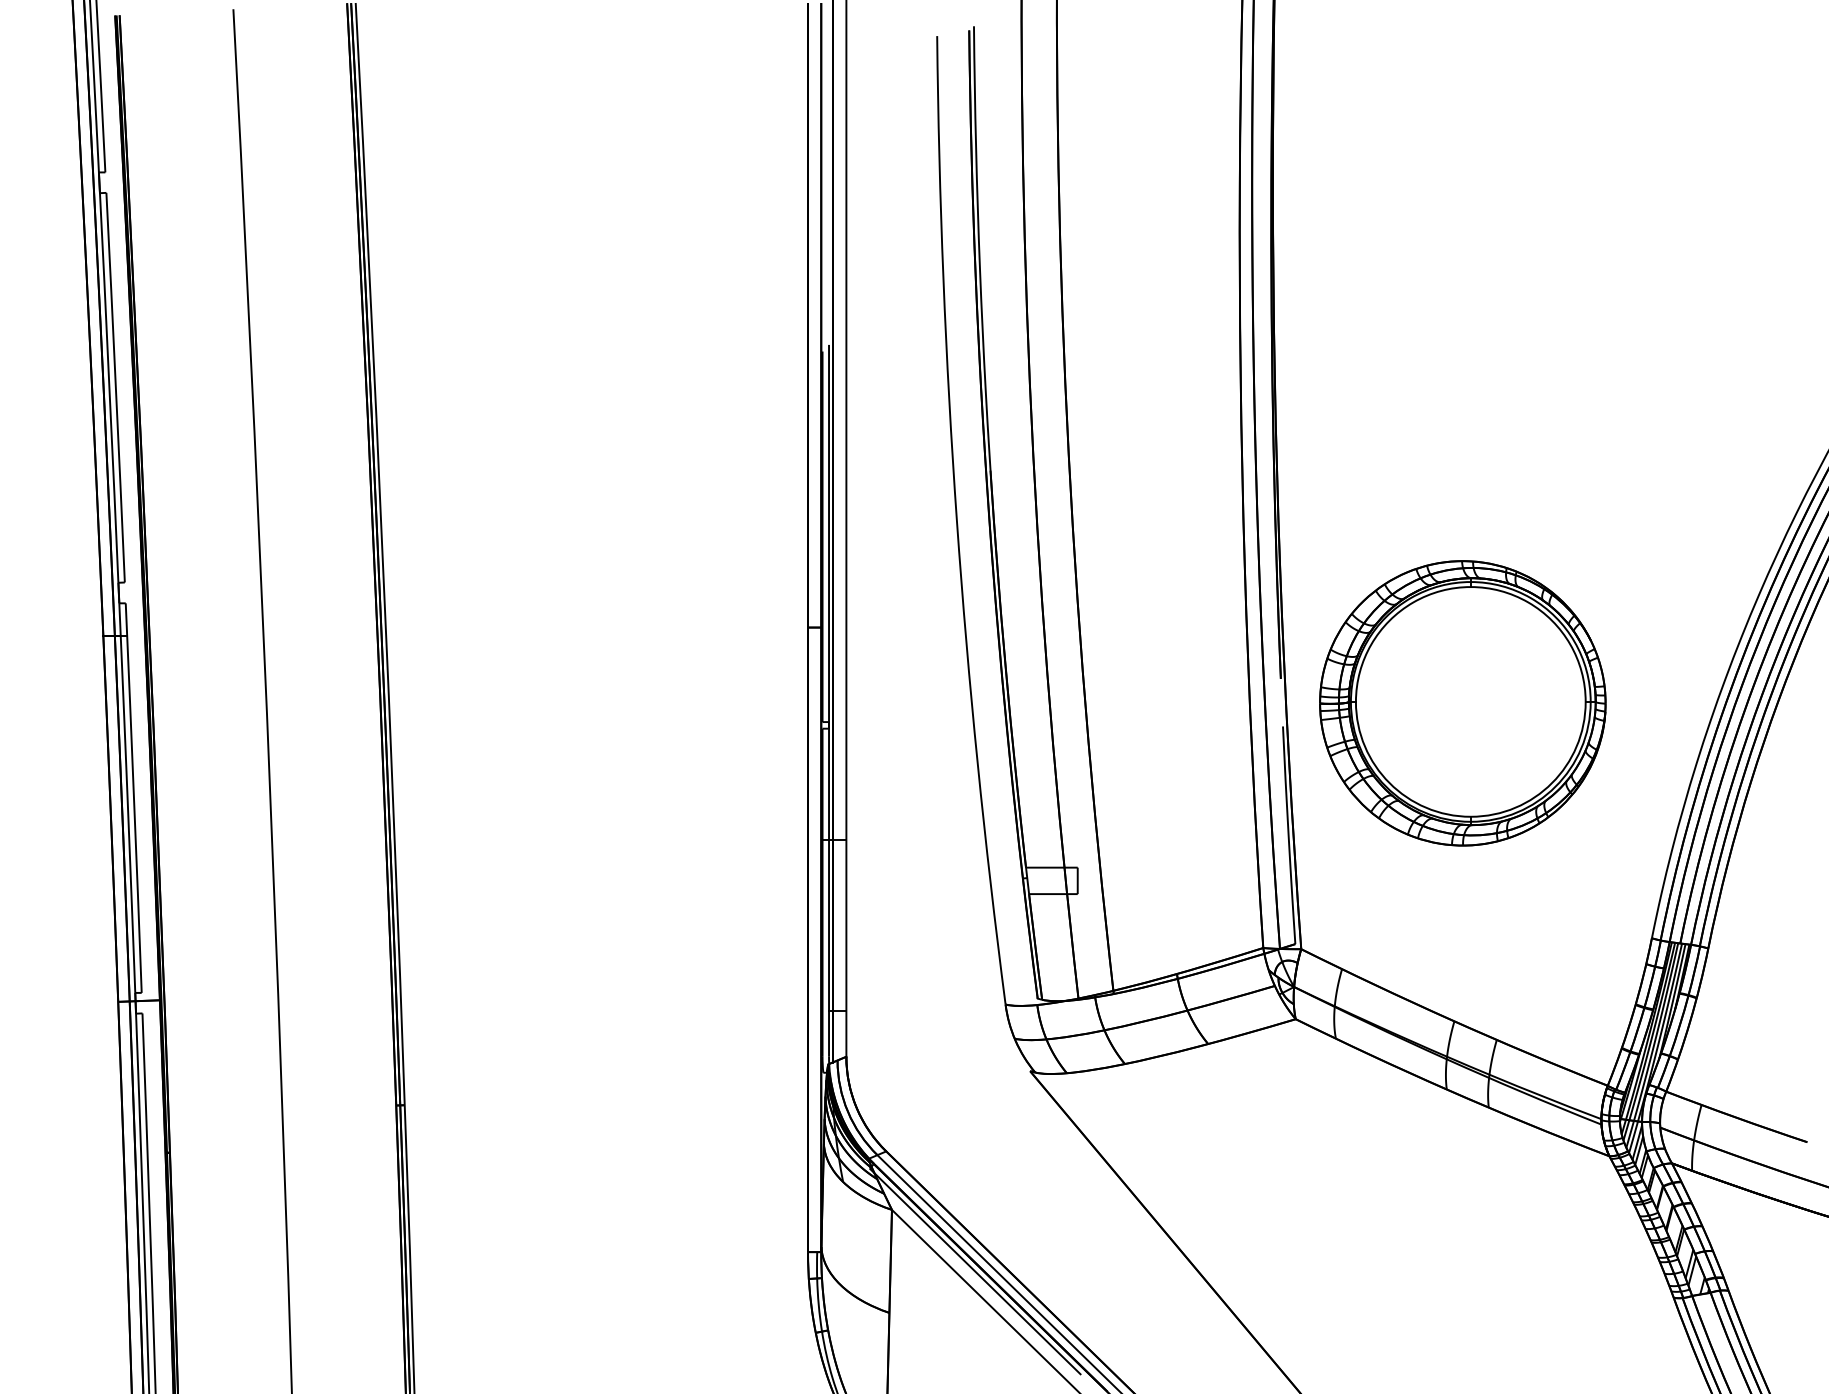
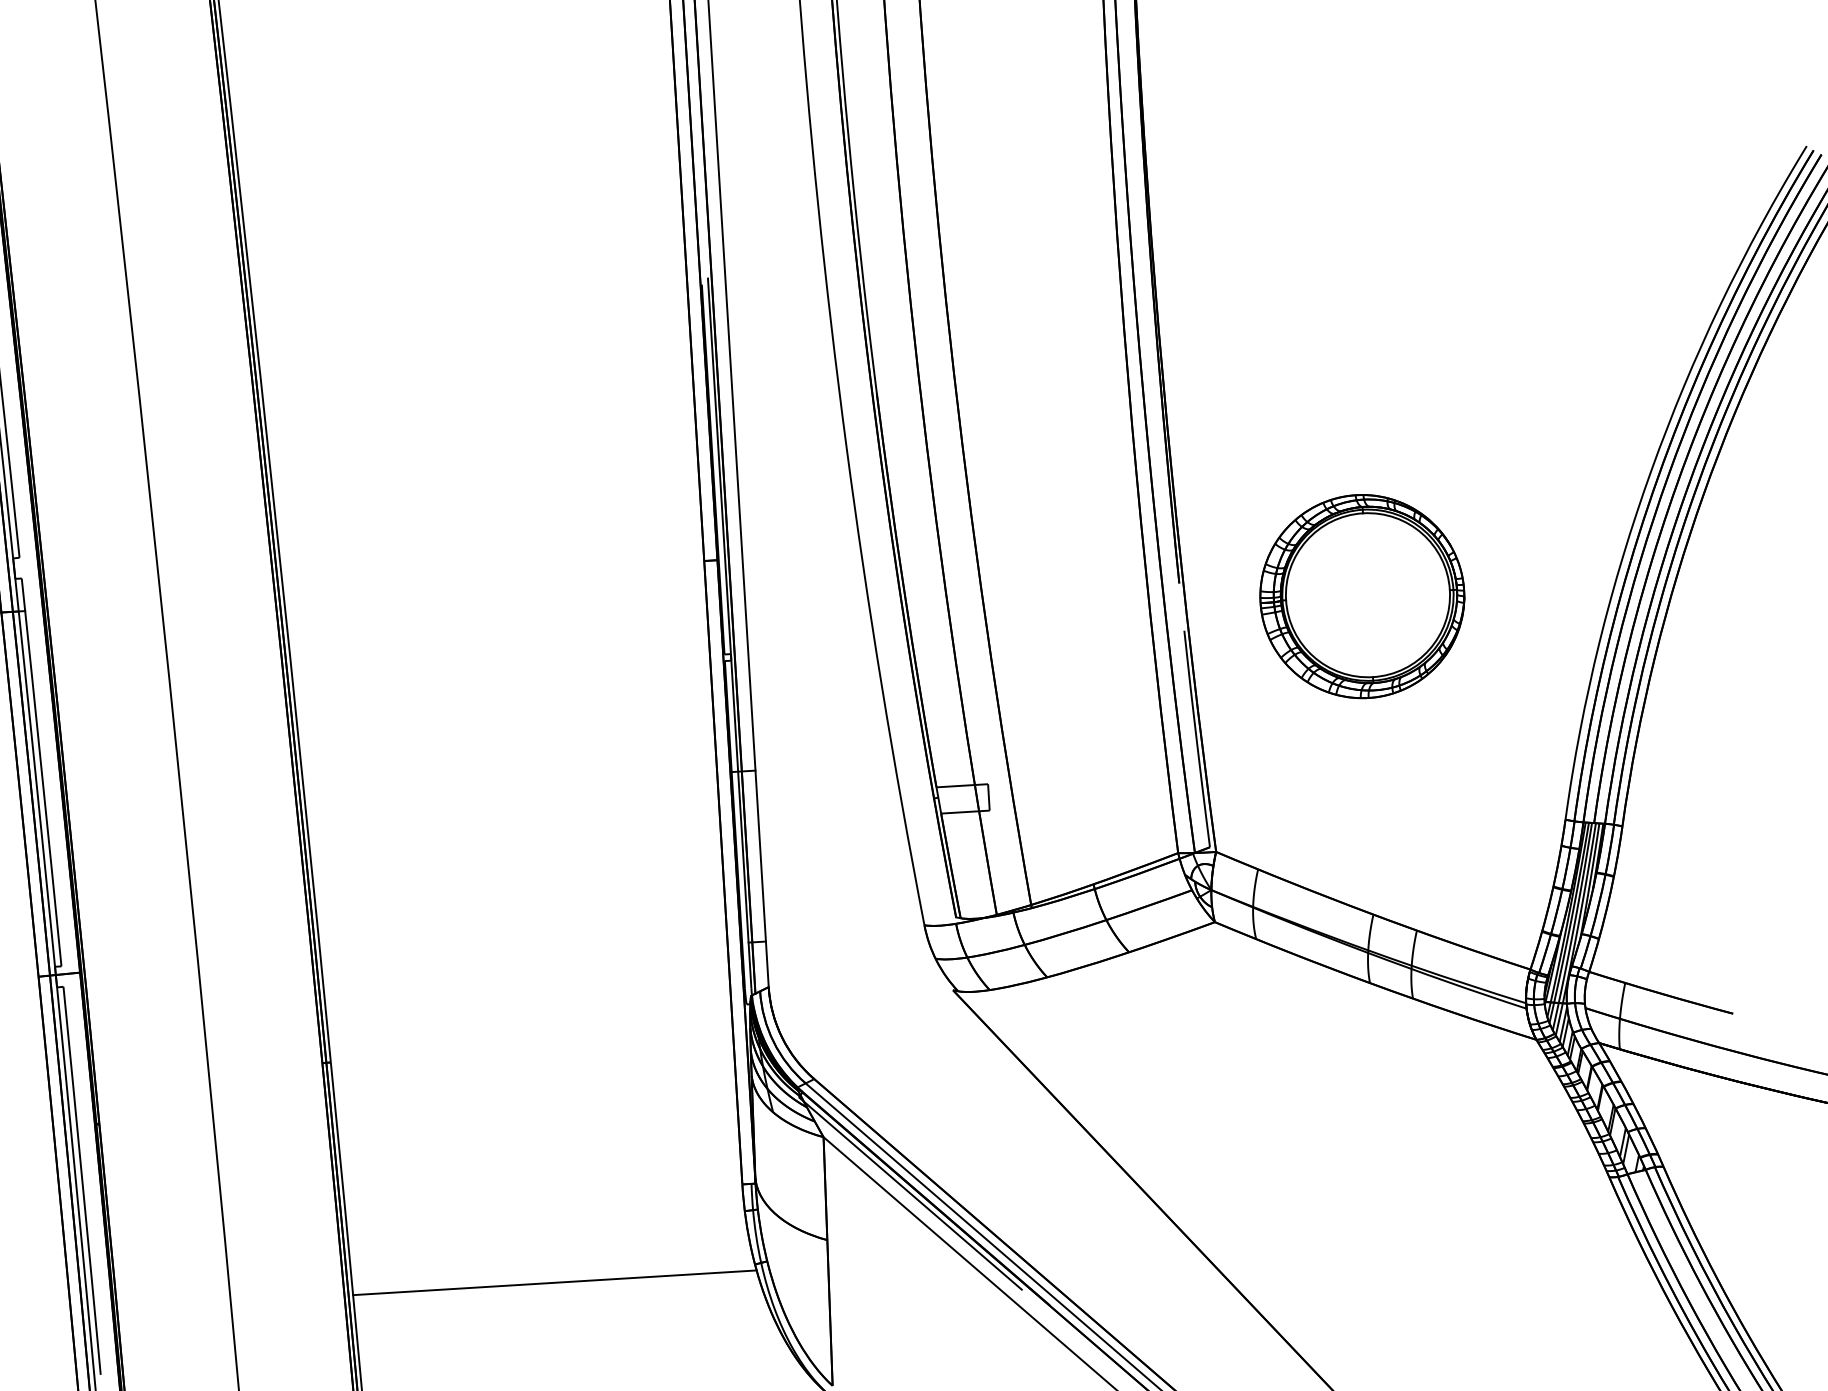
part: (1462, 702) -> (1362, 595), size x0.71
line: (614, 1338) -> (554, 1282), added

